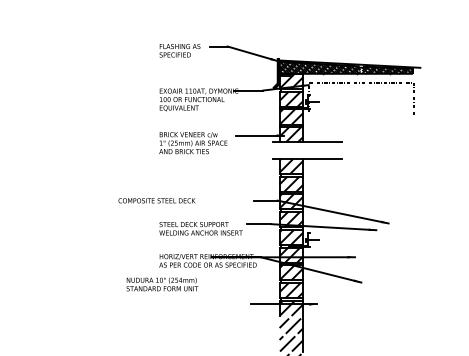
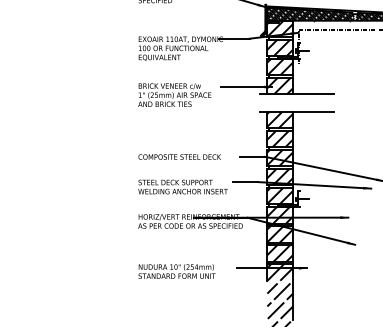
text: (156, 200) -> (179, 156), moved
text: (162, 284) -> (177, 271), moved

